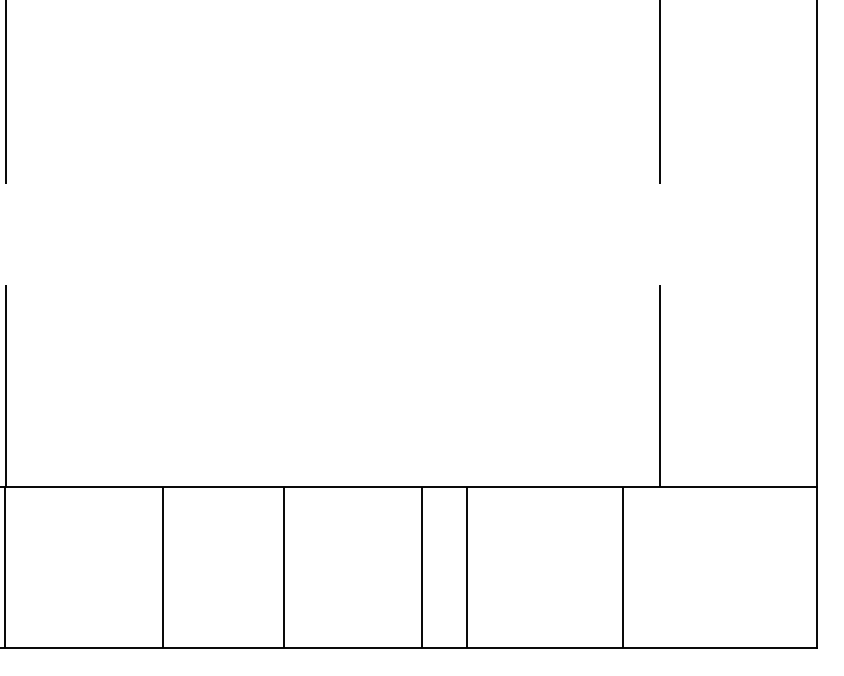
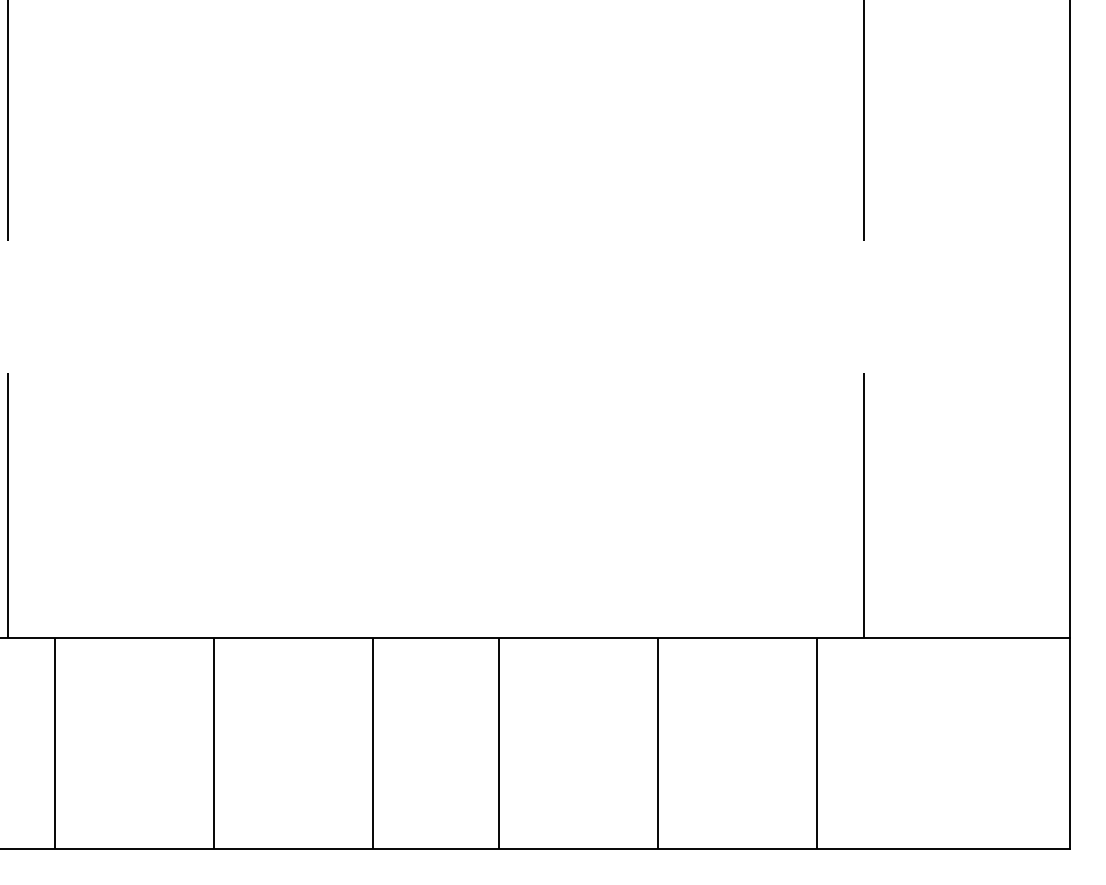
line: (5, 567) -> (55, 743), moved
line: (421, 567) -> (499, 743), moved
line: (467, 567) -> (658, 743), moved

